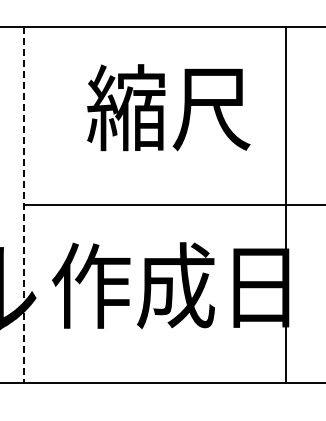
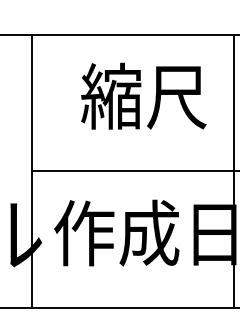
line: (23, 205) -> (32, 171), dashed -> solid

